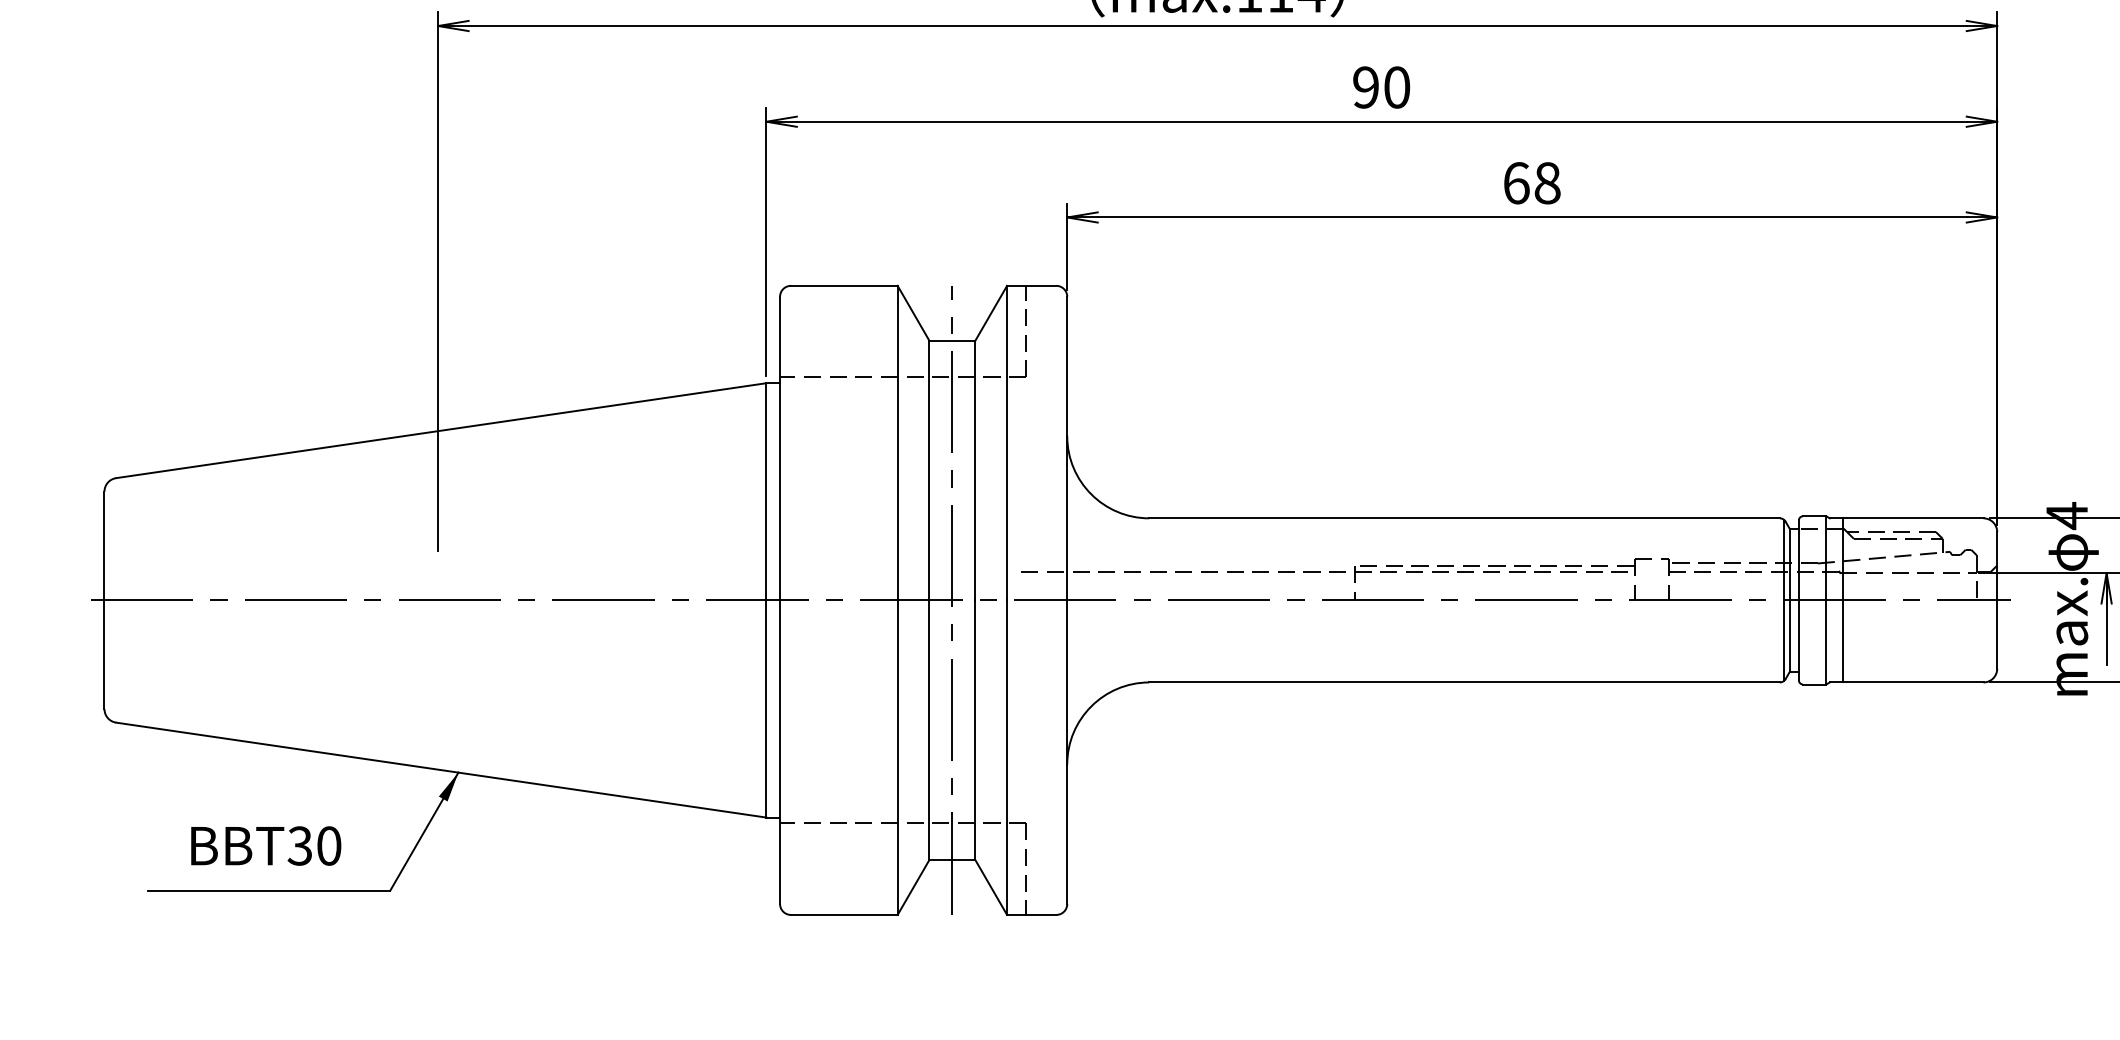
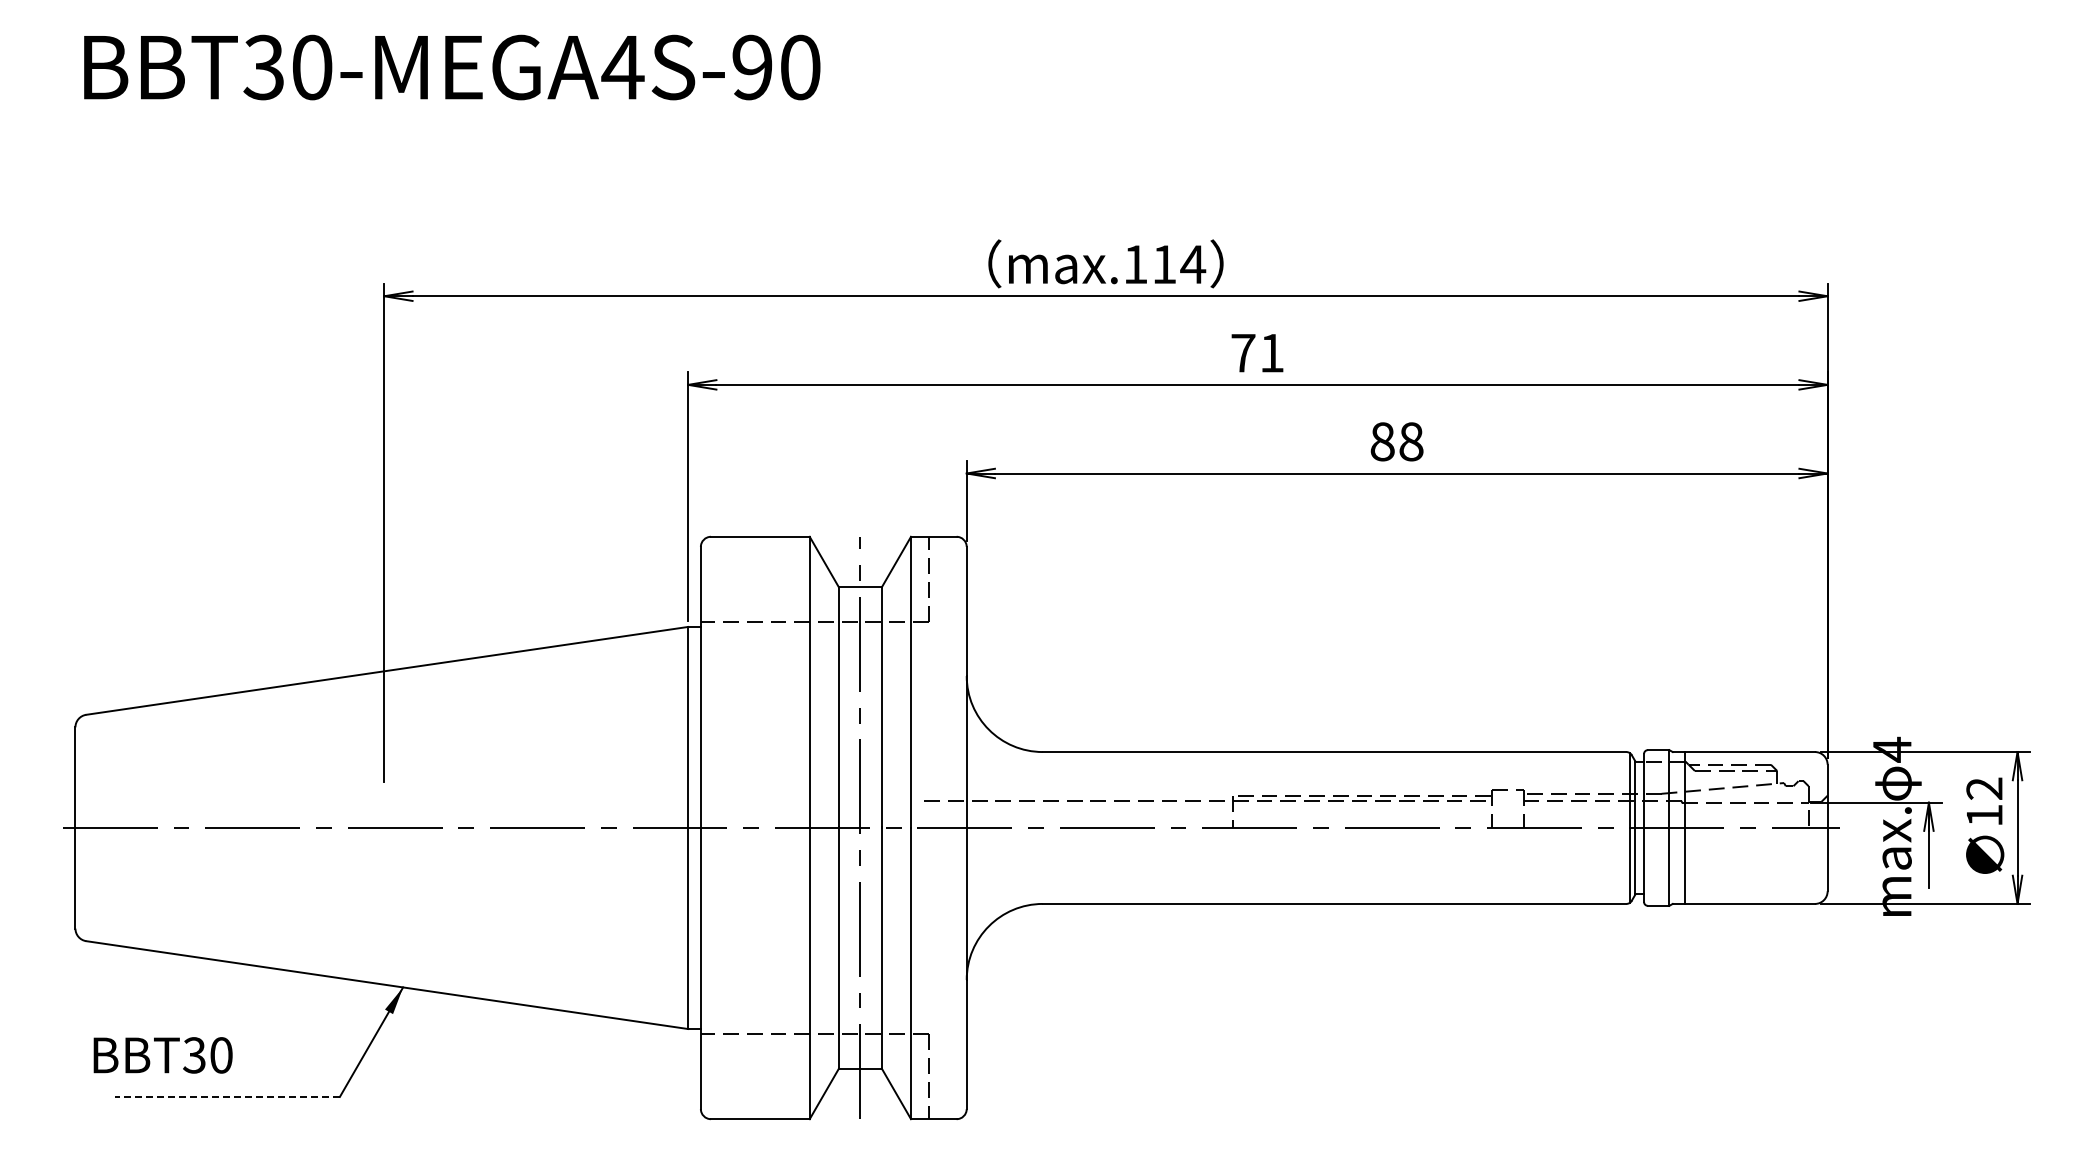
text: (1381, 86) -> (1257, 352), 90 -> 71
text: (1516, 182) -> (1382, 441), 68 -> 88
text: (265, 846) -> (162, 1055), moved
line: (268, 890) -> (227, 1096), solid -> dashed

